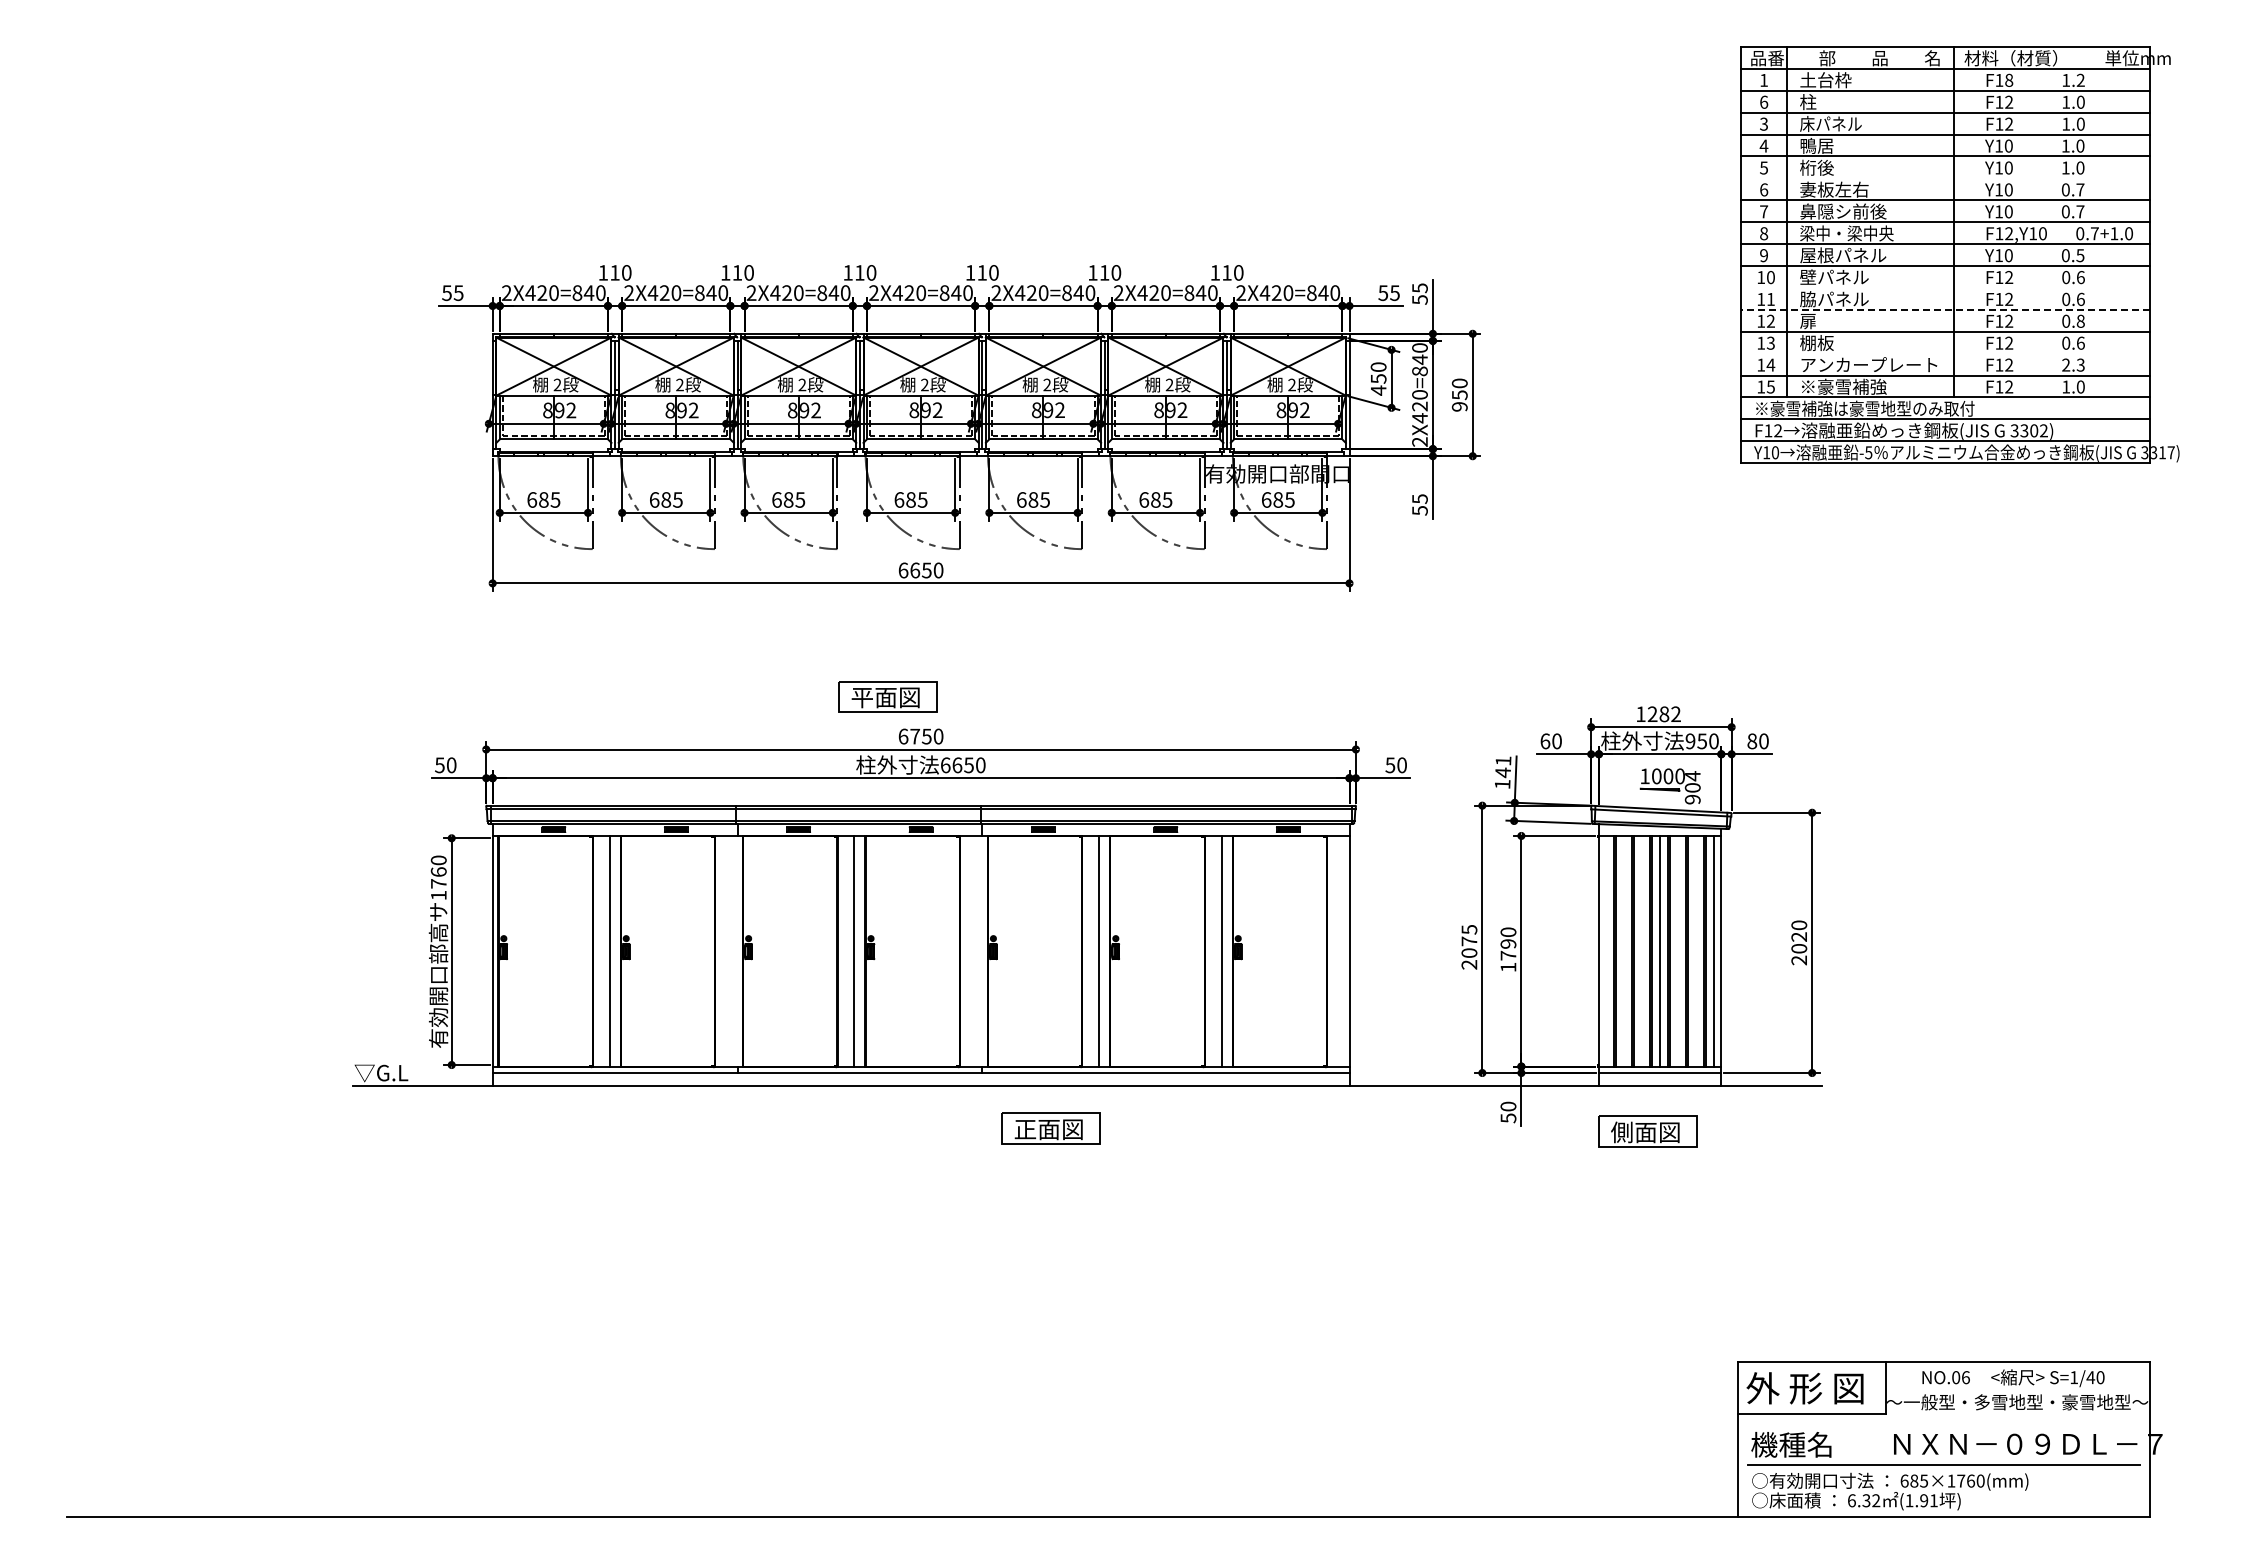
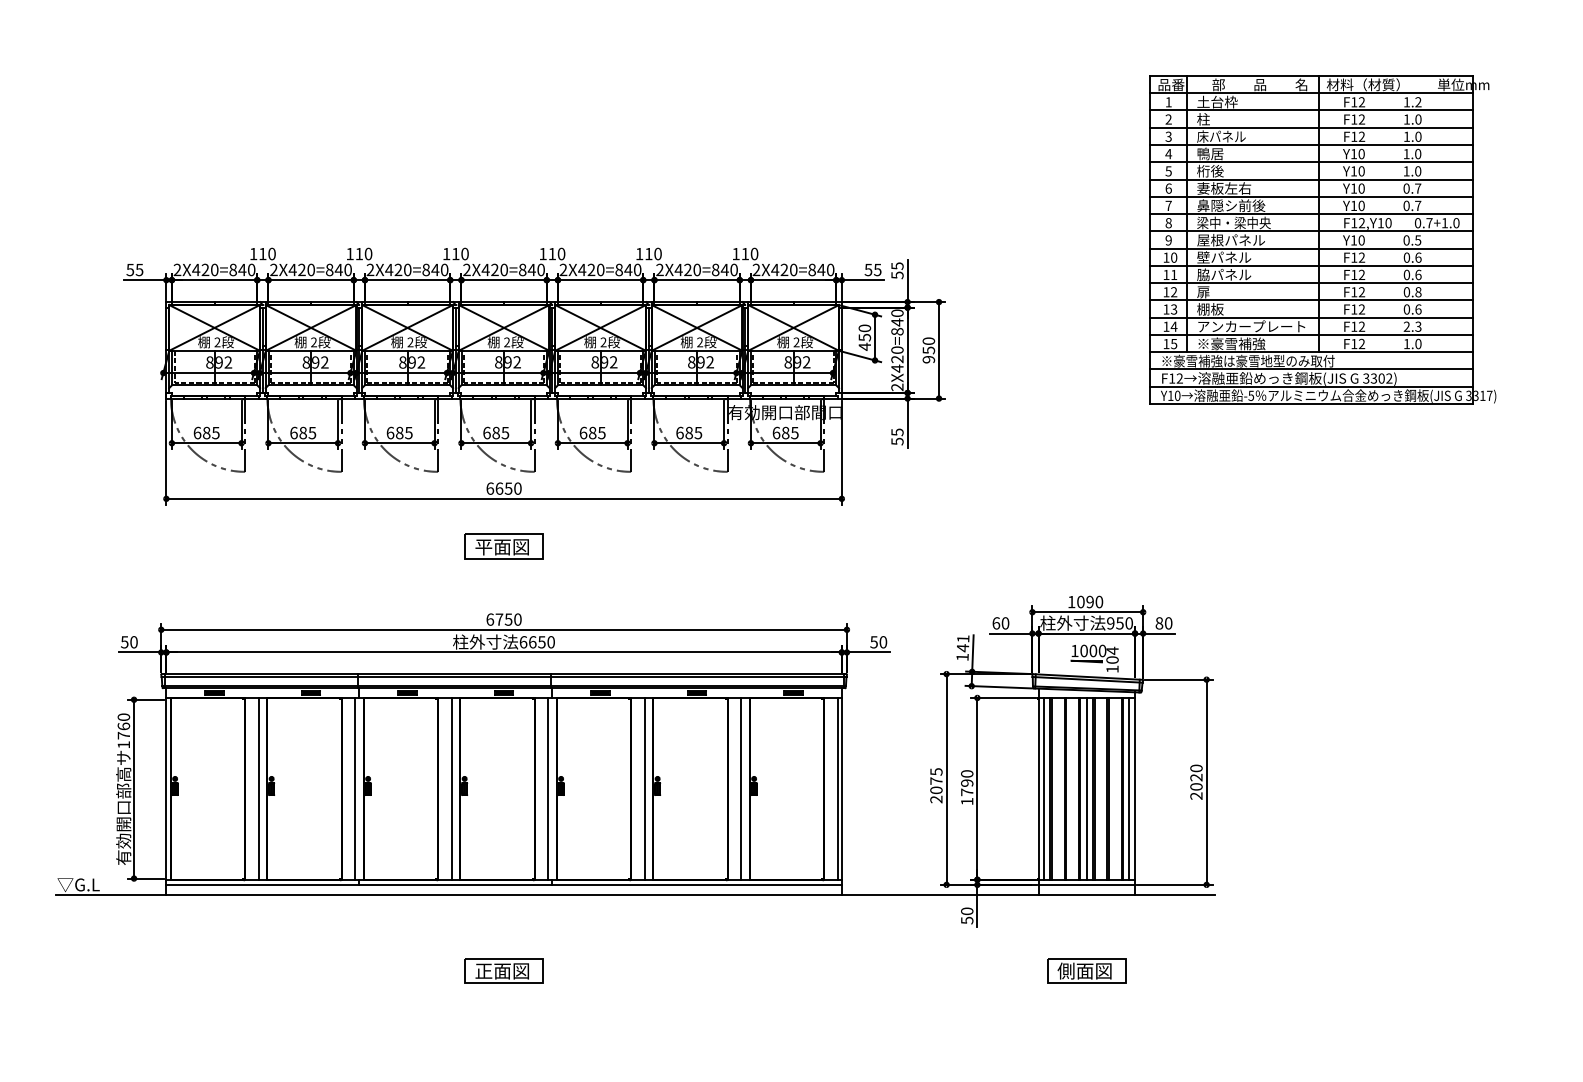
text: (2009, 79) -> (1362, 101), F18 -> F12
text: (1764, 101) -> (1169, 118), 6 -> 2
line: (1945, 178) -> (1311, 179), added
line: (1945, 287) -> (1311, 265), added
line: (1945, 309) -> (1311, 282), dashed -> solid
line: (1945, 353) -> (1311, 317), added
part: (887, 696) -> (503, 546), moved
text: (1663, 714) -> (1089, 602), 1282 -> 1090
text: (1692, 799) -> (1112, 669), 904 -> 104
line: (1605, 950) -> (1043, 788), added
line: (731, 951) -> (354, 789), added
line: (976, 951) -> (547, 789), added
line: (1343, 951) -> (837, 789), added
part: (1050, 1128) -> (503, 970), moved
part: (1647, 1131) -> (1086, 970), moved

